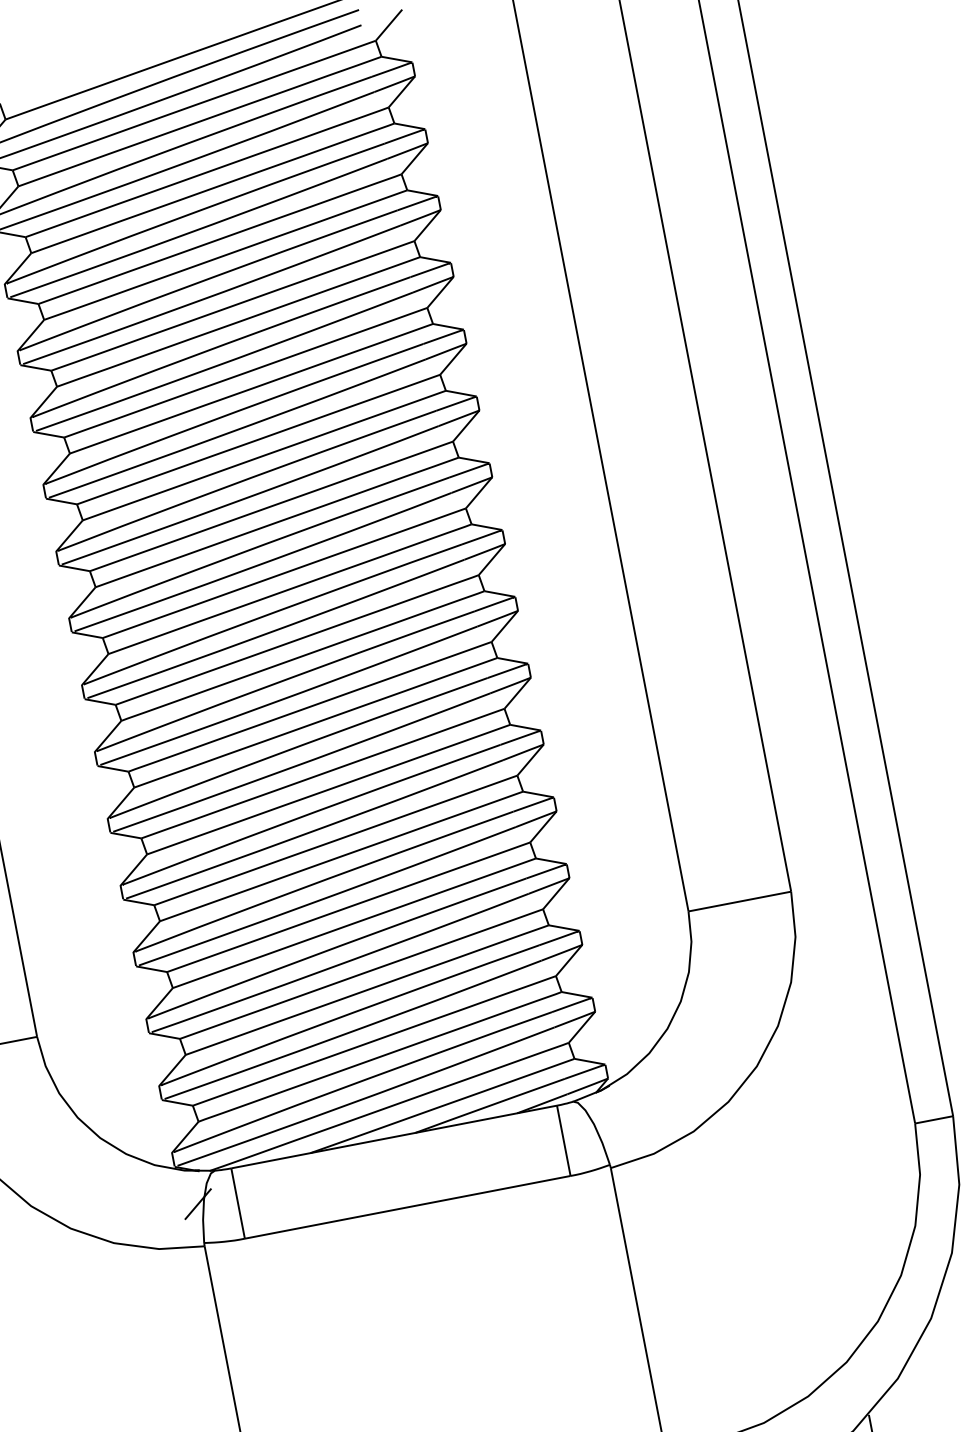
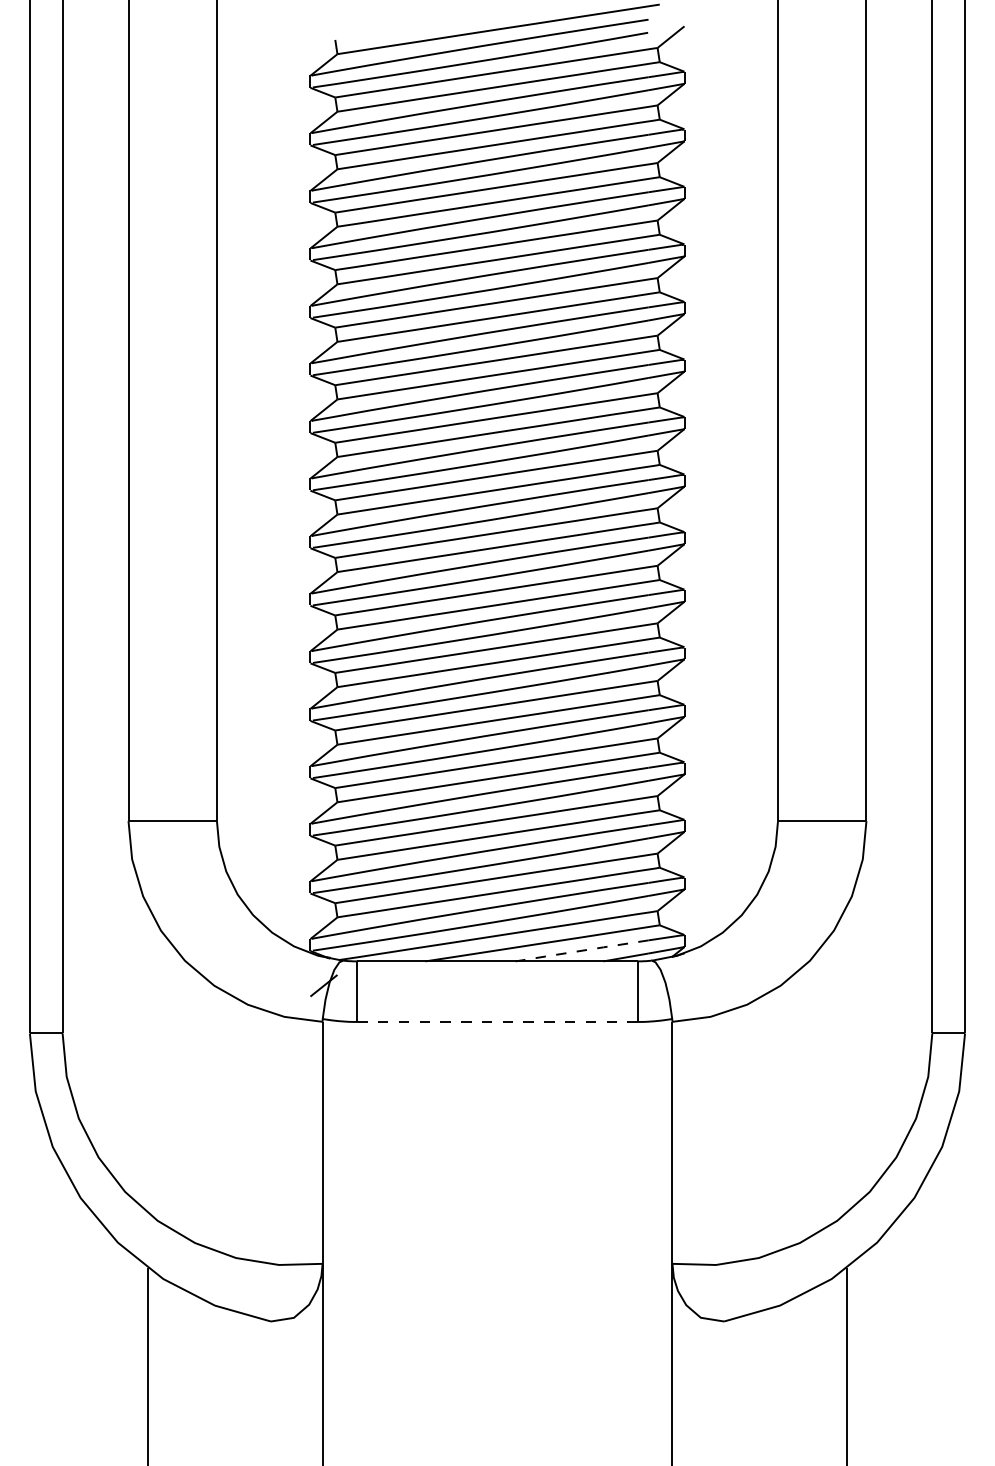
line: (490, 1105) -> (582, 950), solid -> dashed
line: (406, 1207) -> (496, 1021), solid -> dashed

